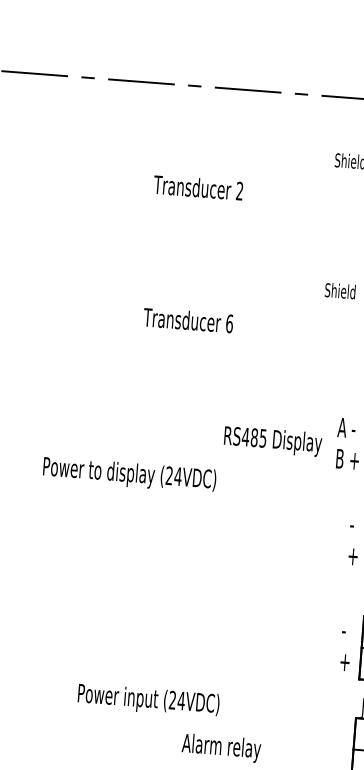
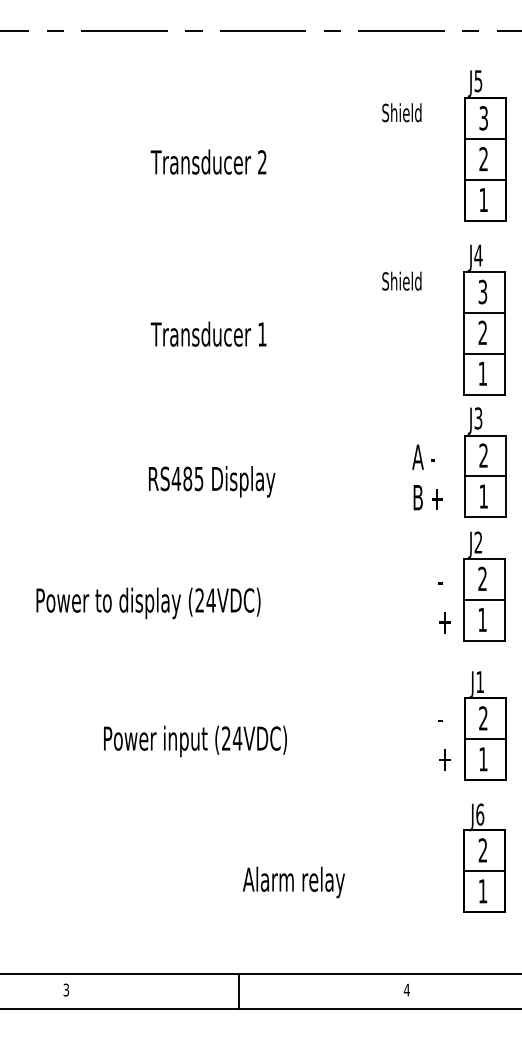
text: (229, 323) -> (262, 334), 6 -> 1
text: (273, 441) -> (212, 481), moved
text: (129, 475) -> (148, 603), moved
text: (148, 700) -> (195, 741), moved

